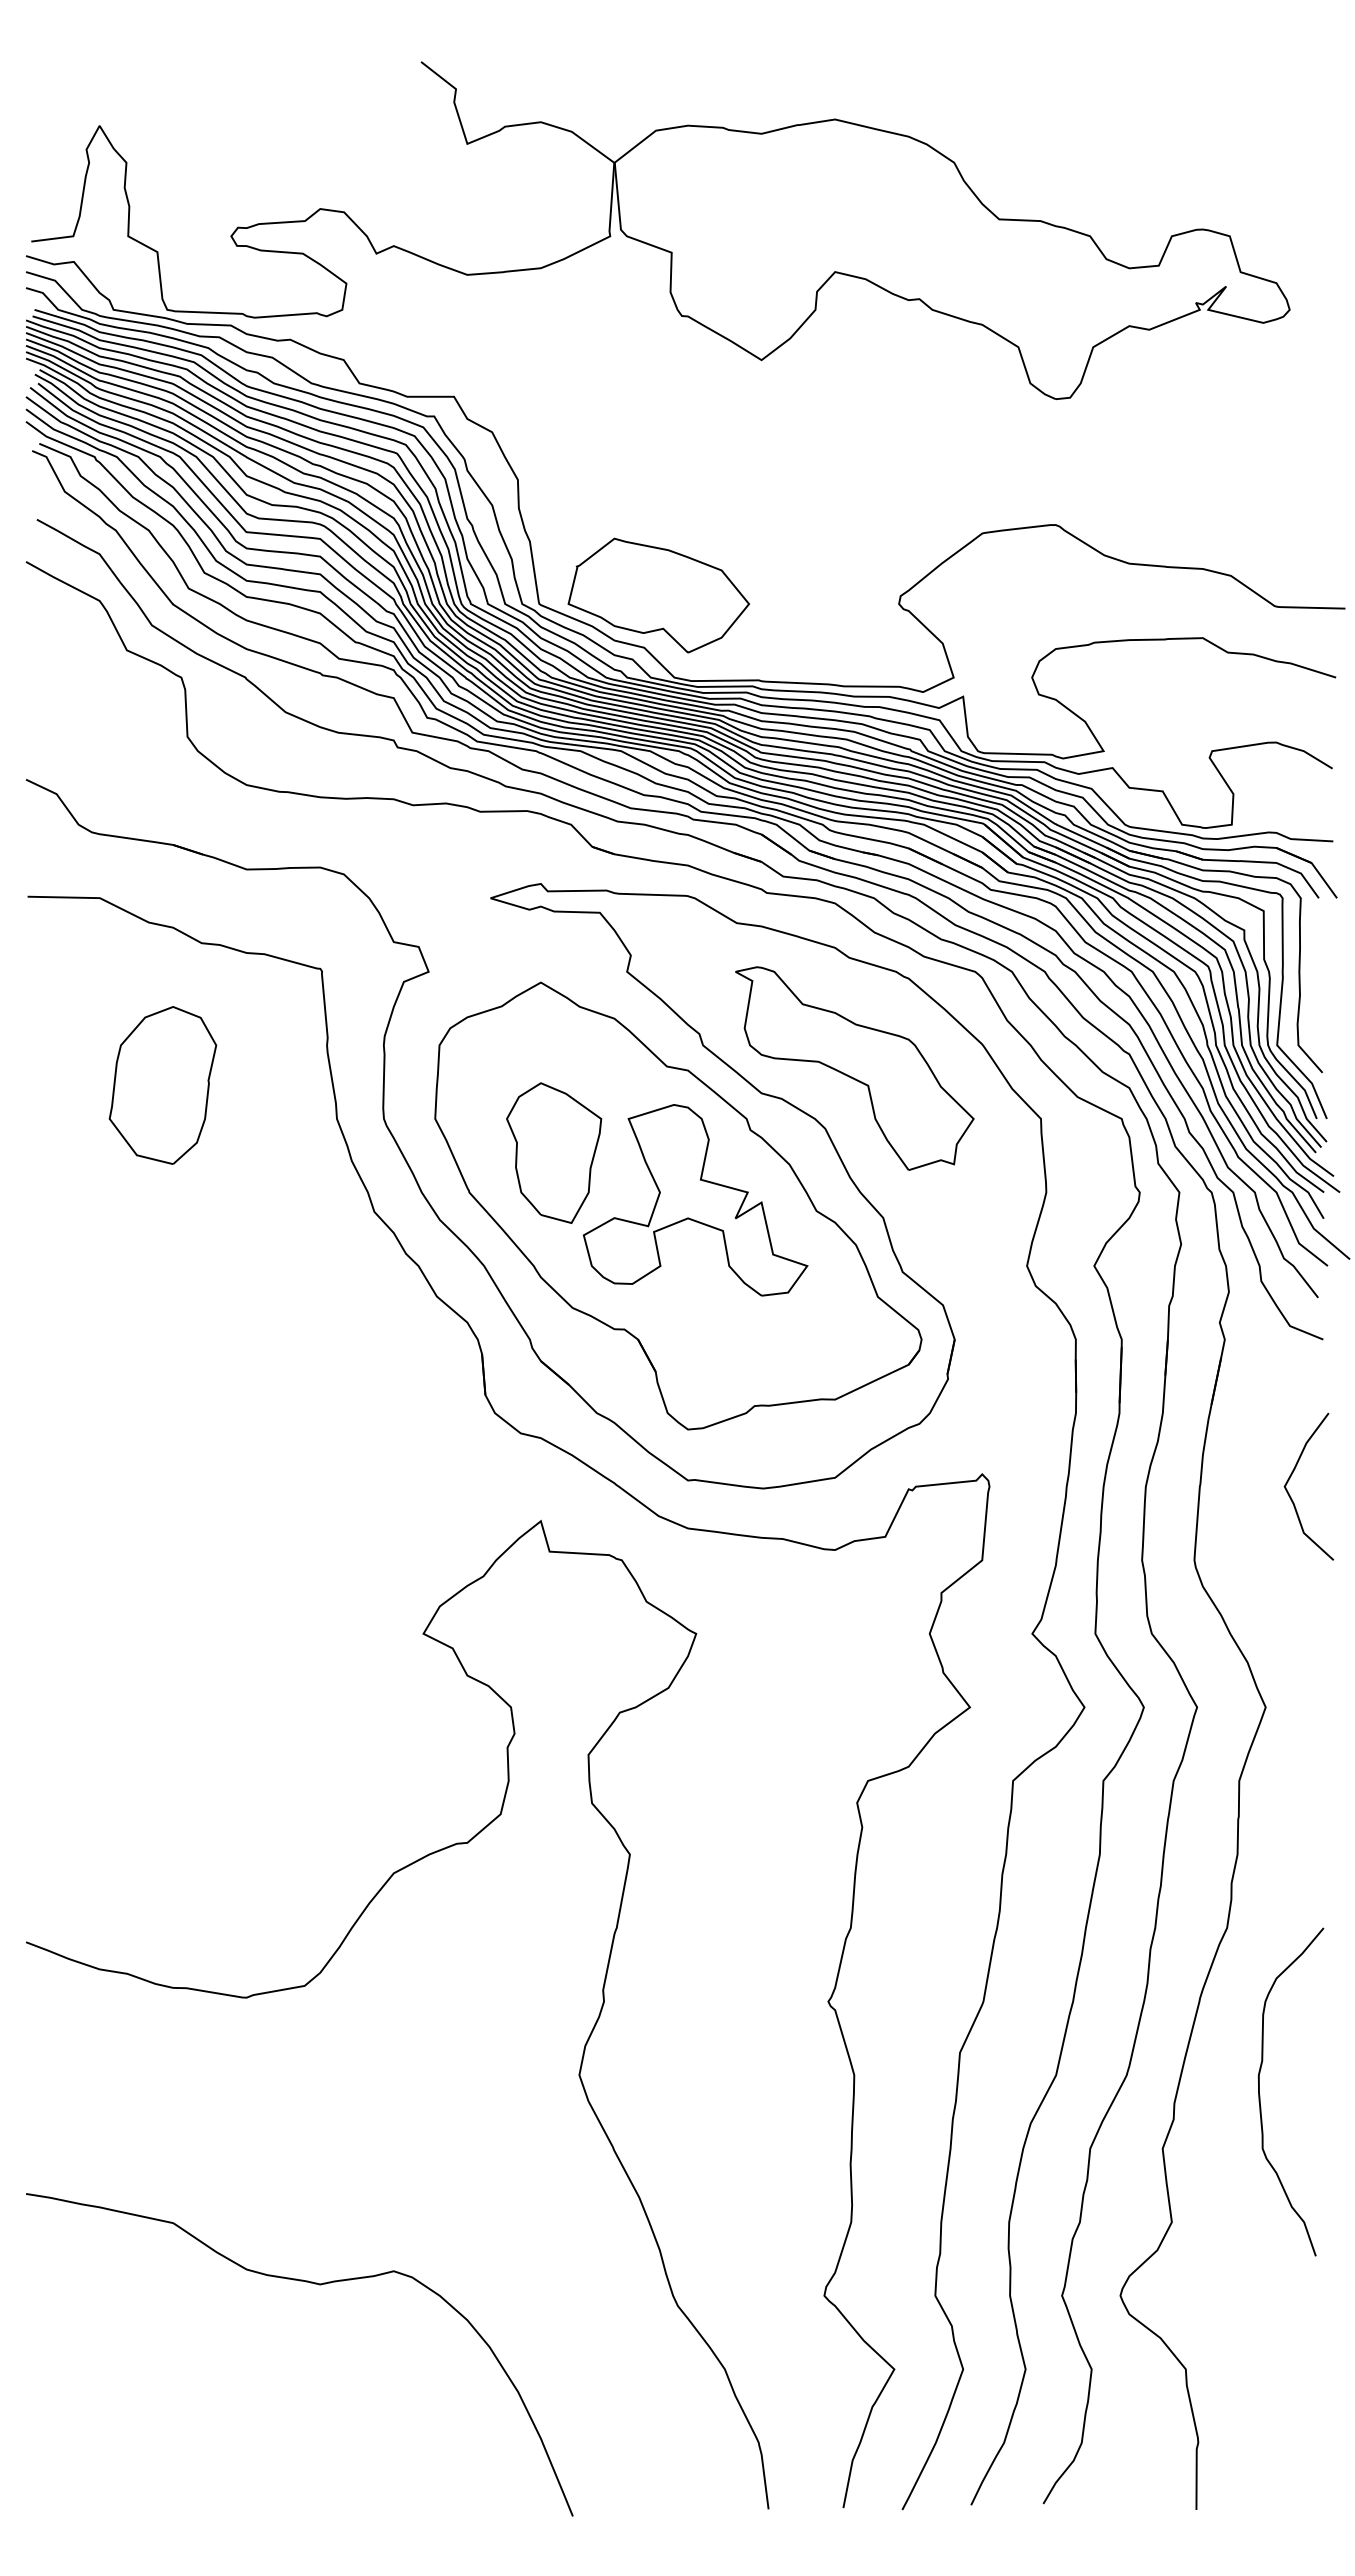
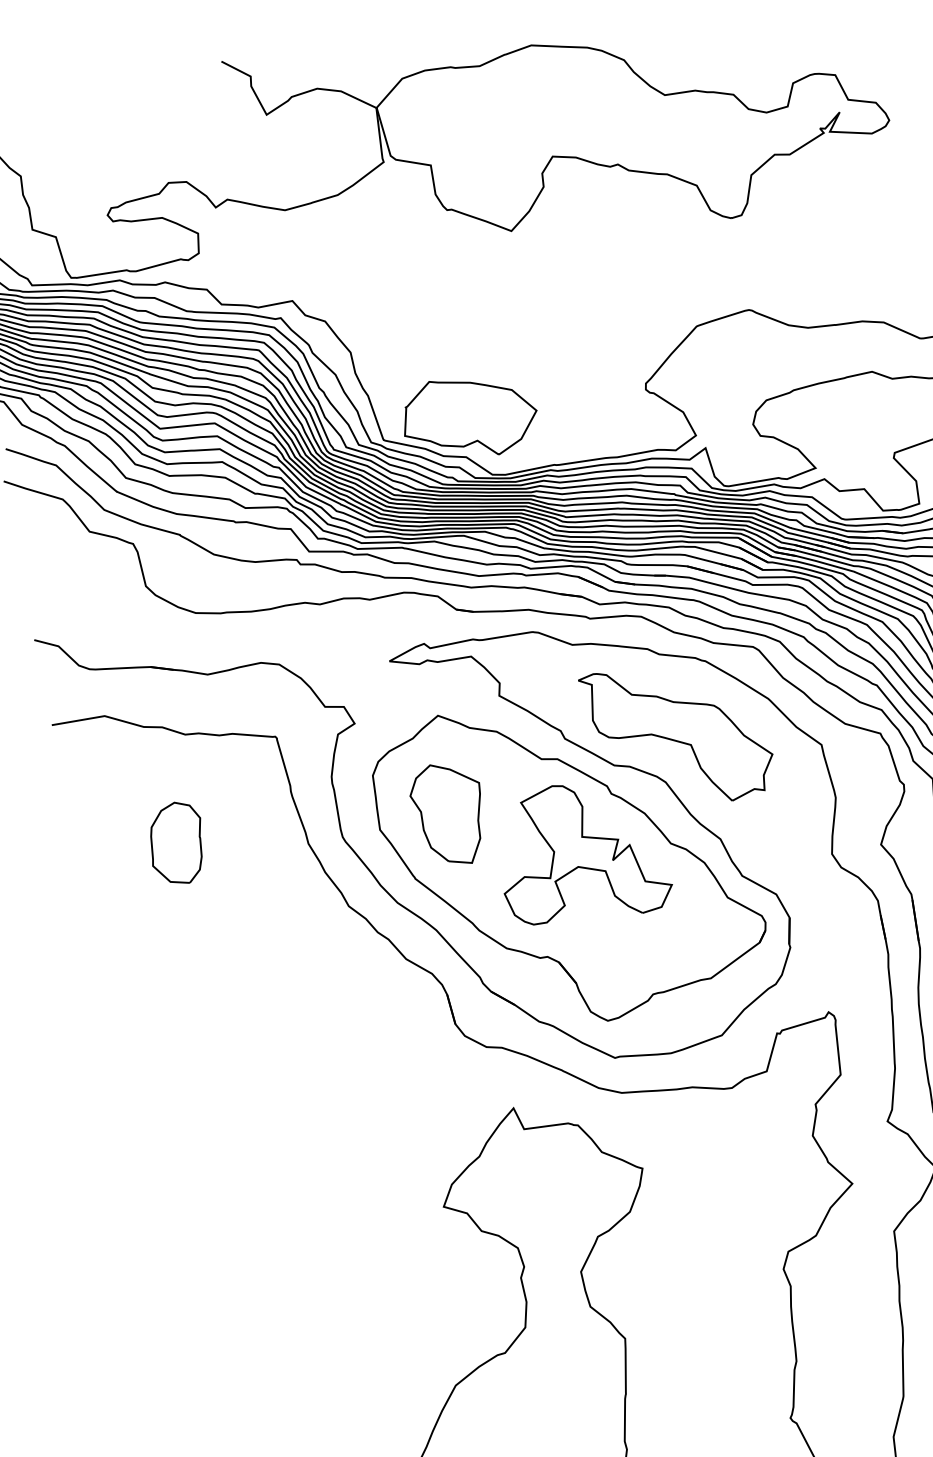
part: (162, 1085) -> (176, 843), size x0.7
part: (554, 1152) -> (449, 813), moved

